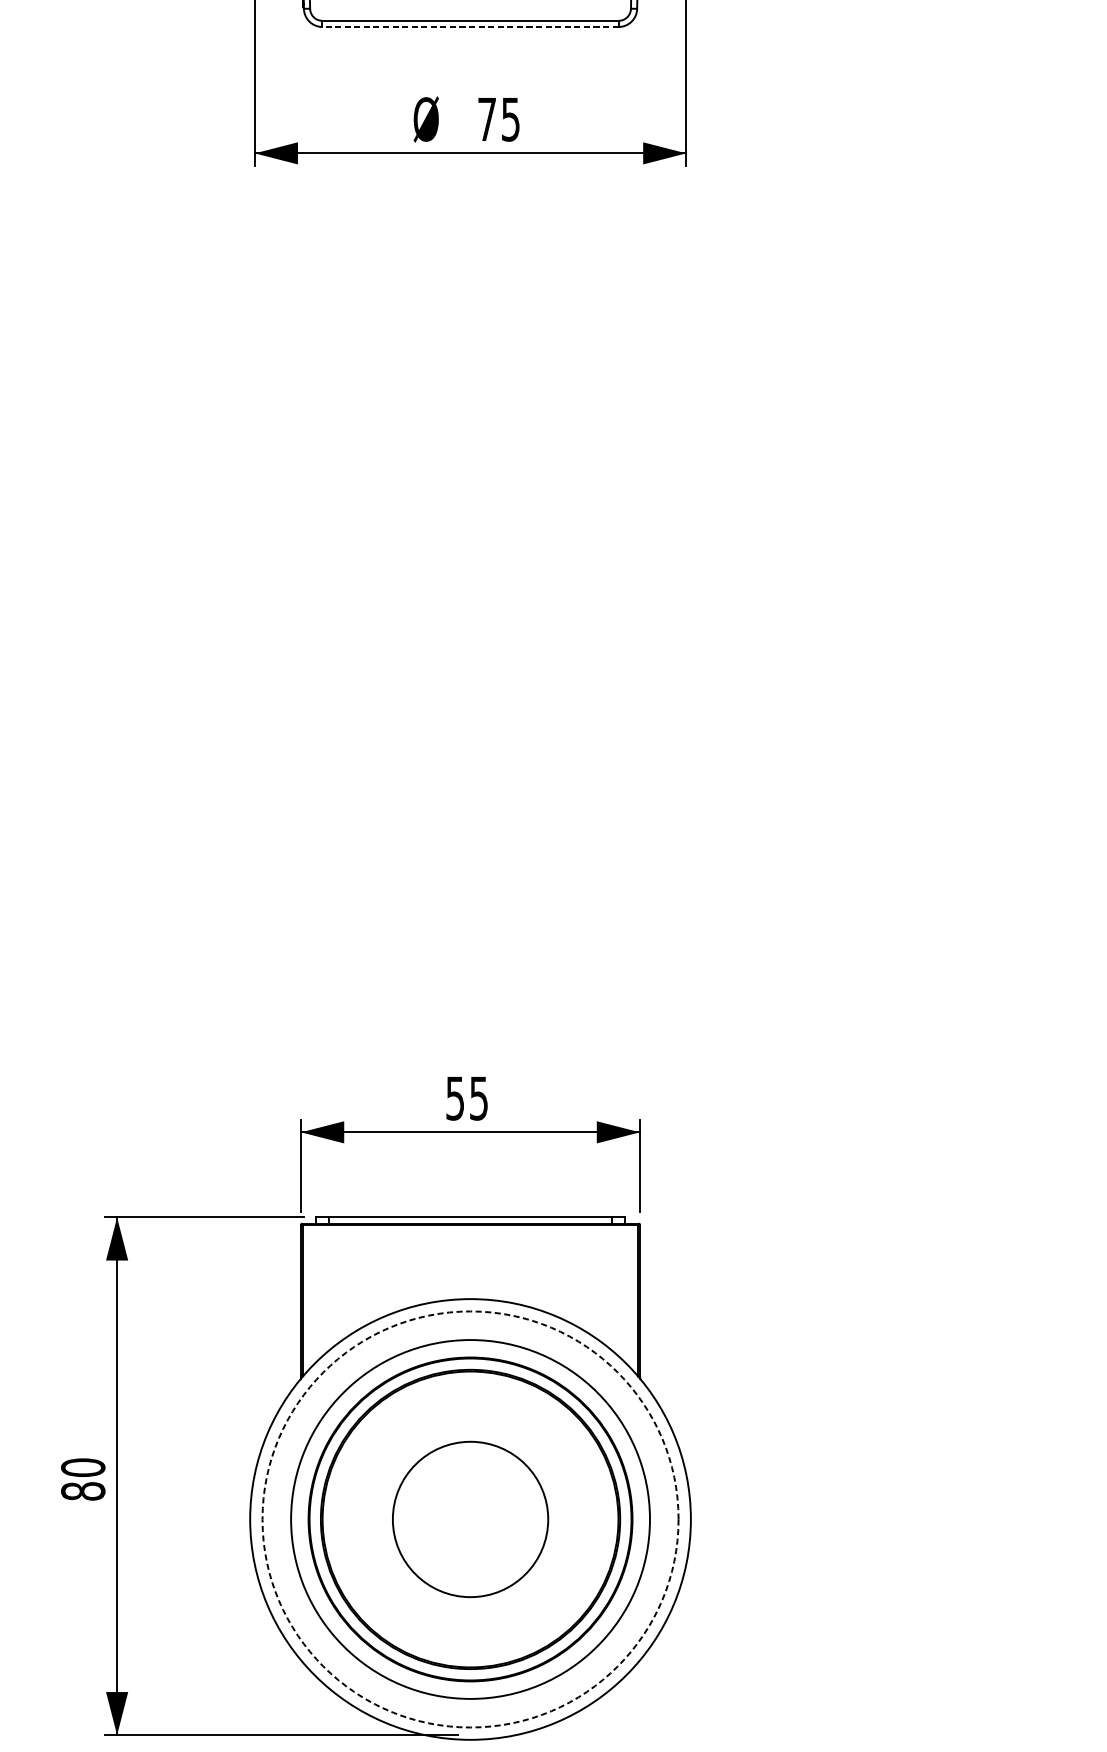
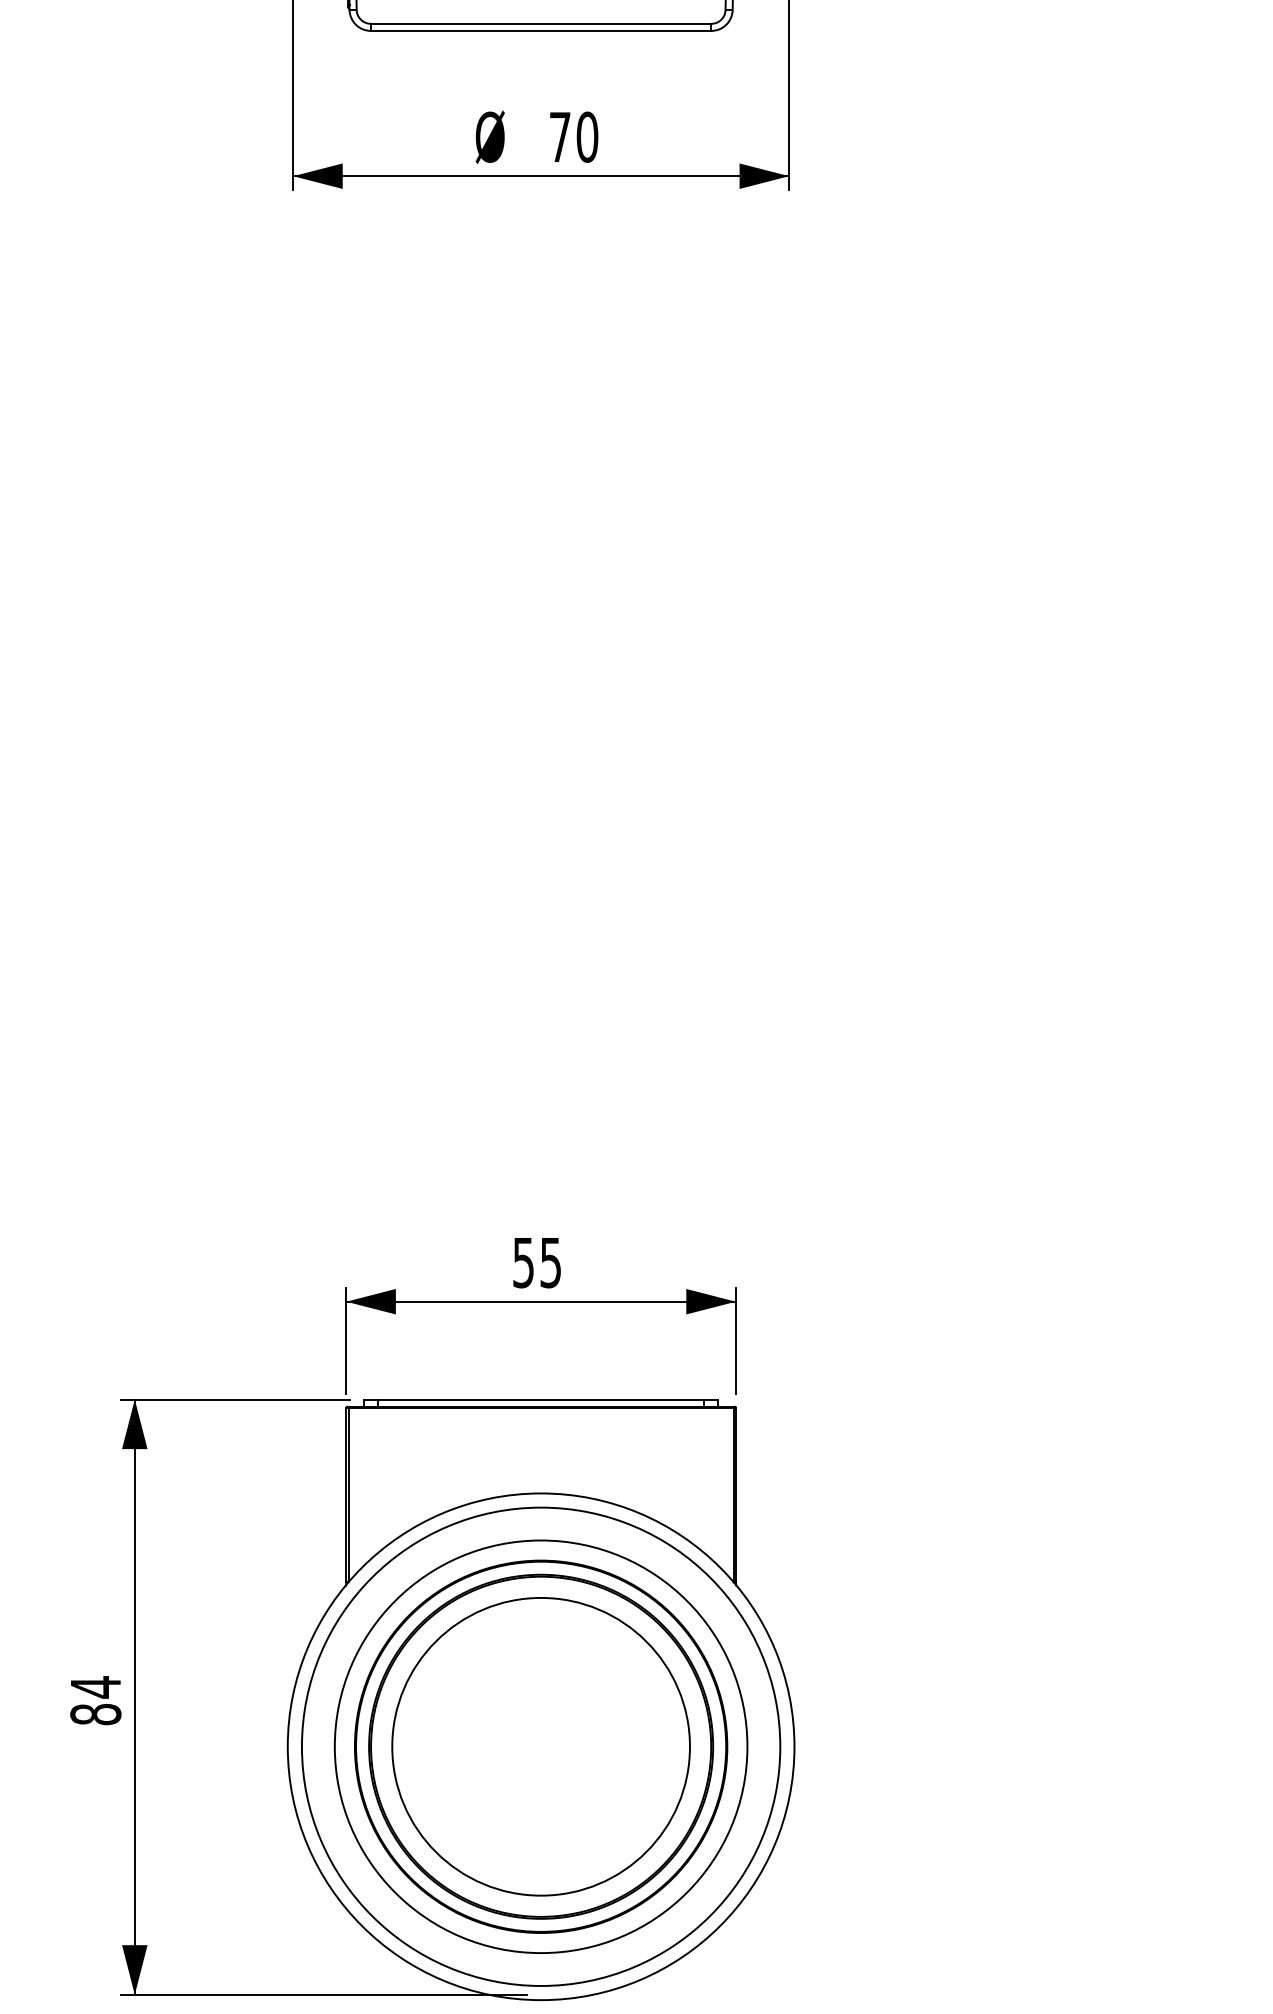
line: (469, 26) -> (540, 30), dashed -> solid
text: (510, 118) -> (587, 136), 75 -> 70
text: (82, 1467) -> (95, 1687), 80 -> 84
circle: (469, 1519) -> (540, 1746), dashed -> solid
circle: (469, 1519) -> (540, 1746), size x1.67

